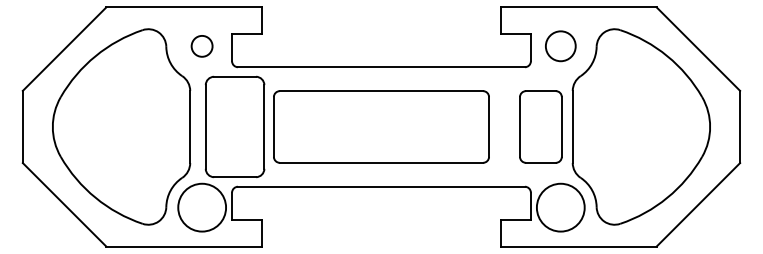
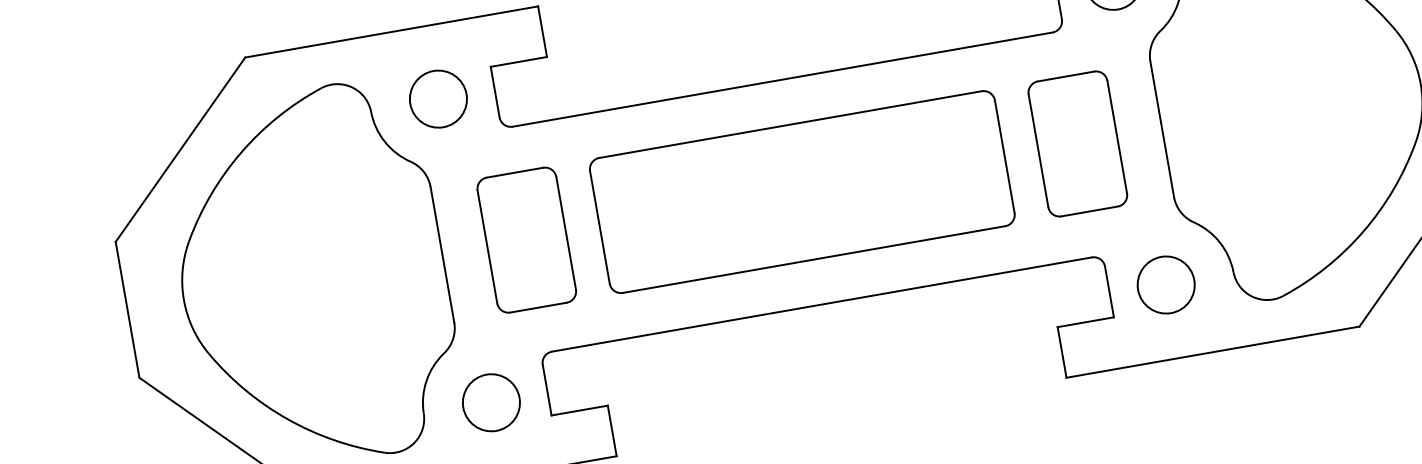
circle: (201, 46) -> (437, 99), size x1.43
part: (234, 126) -> (525, 239), size x0.71
part: (540, 126) -> (1076, 143), moved
circle: (202, 207) -> (491, 402), size x0.62
circle: (560, 207) -> (1165, 284), size x0.62

